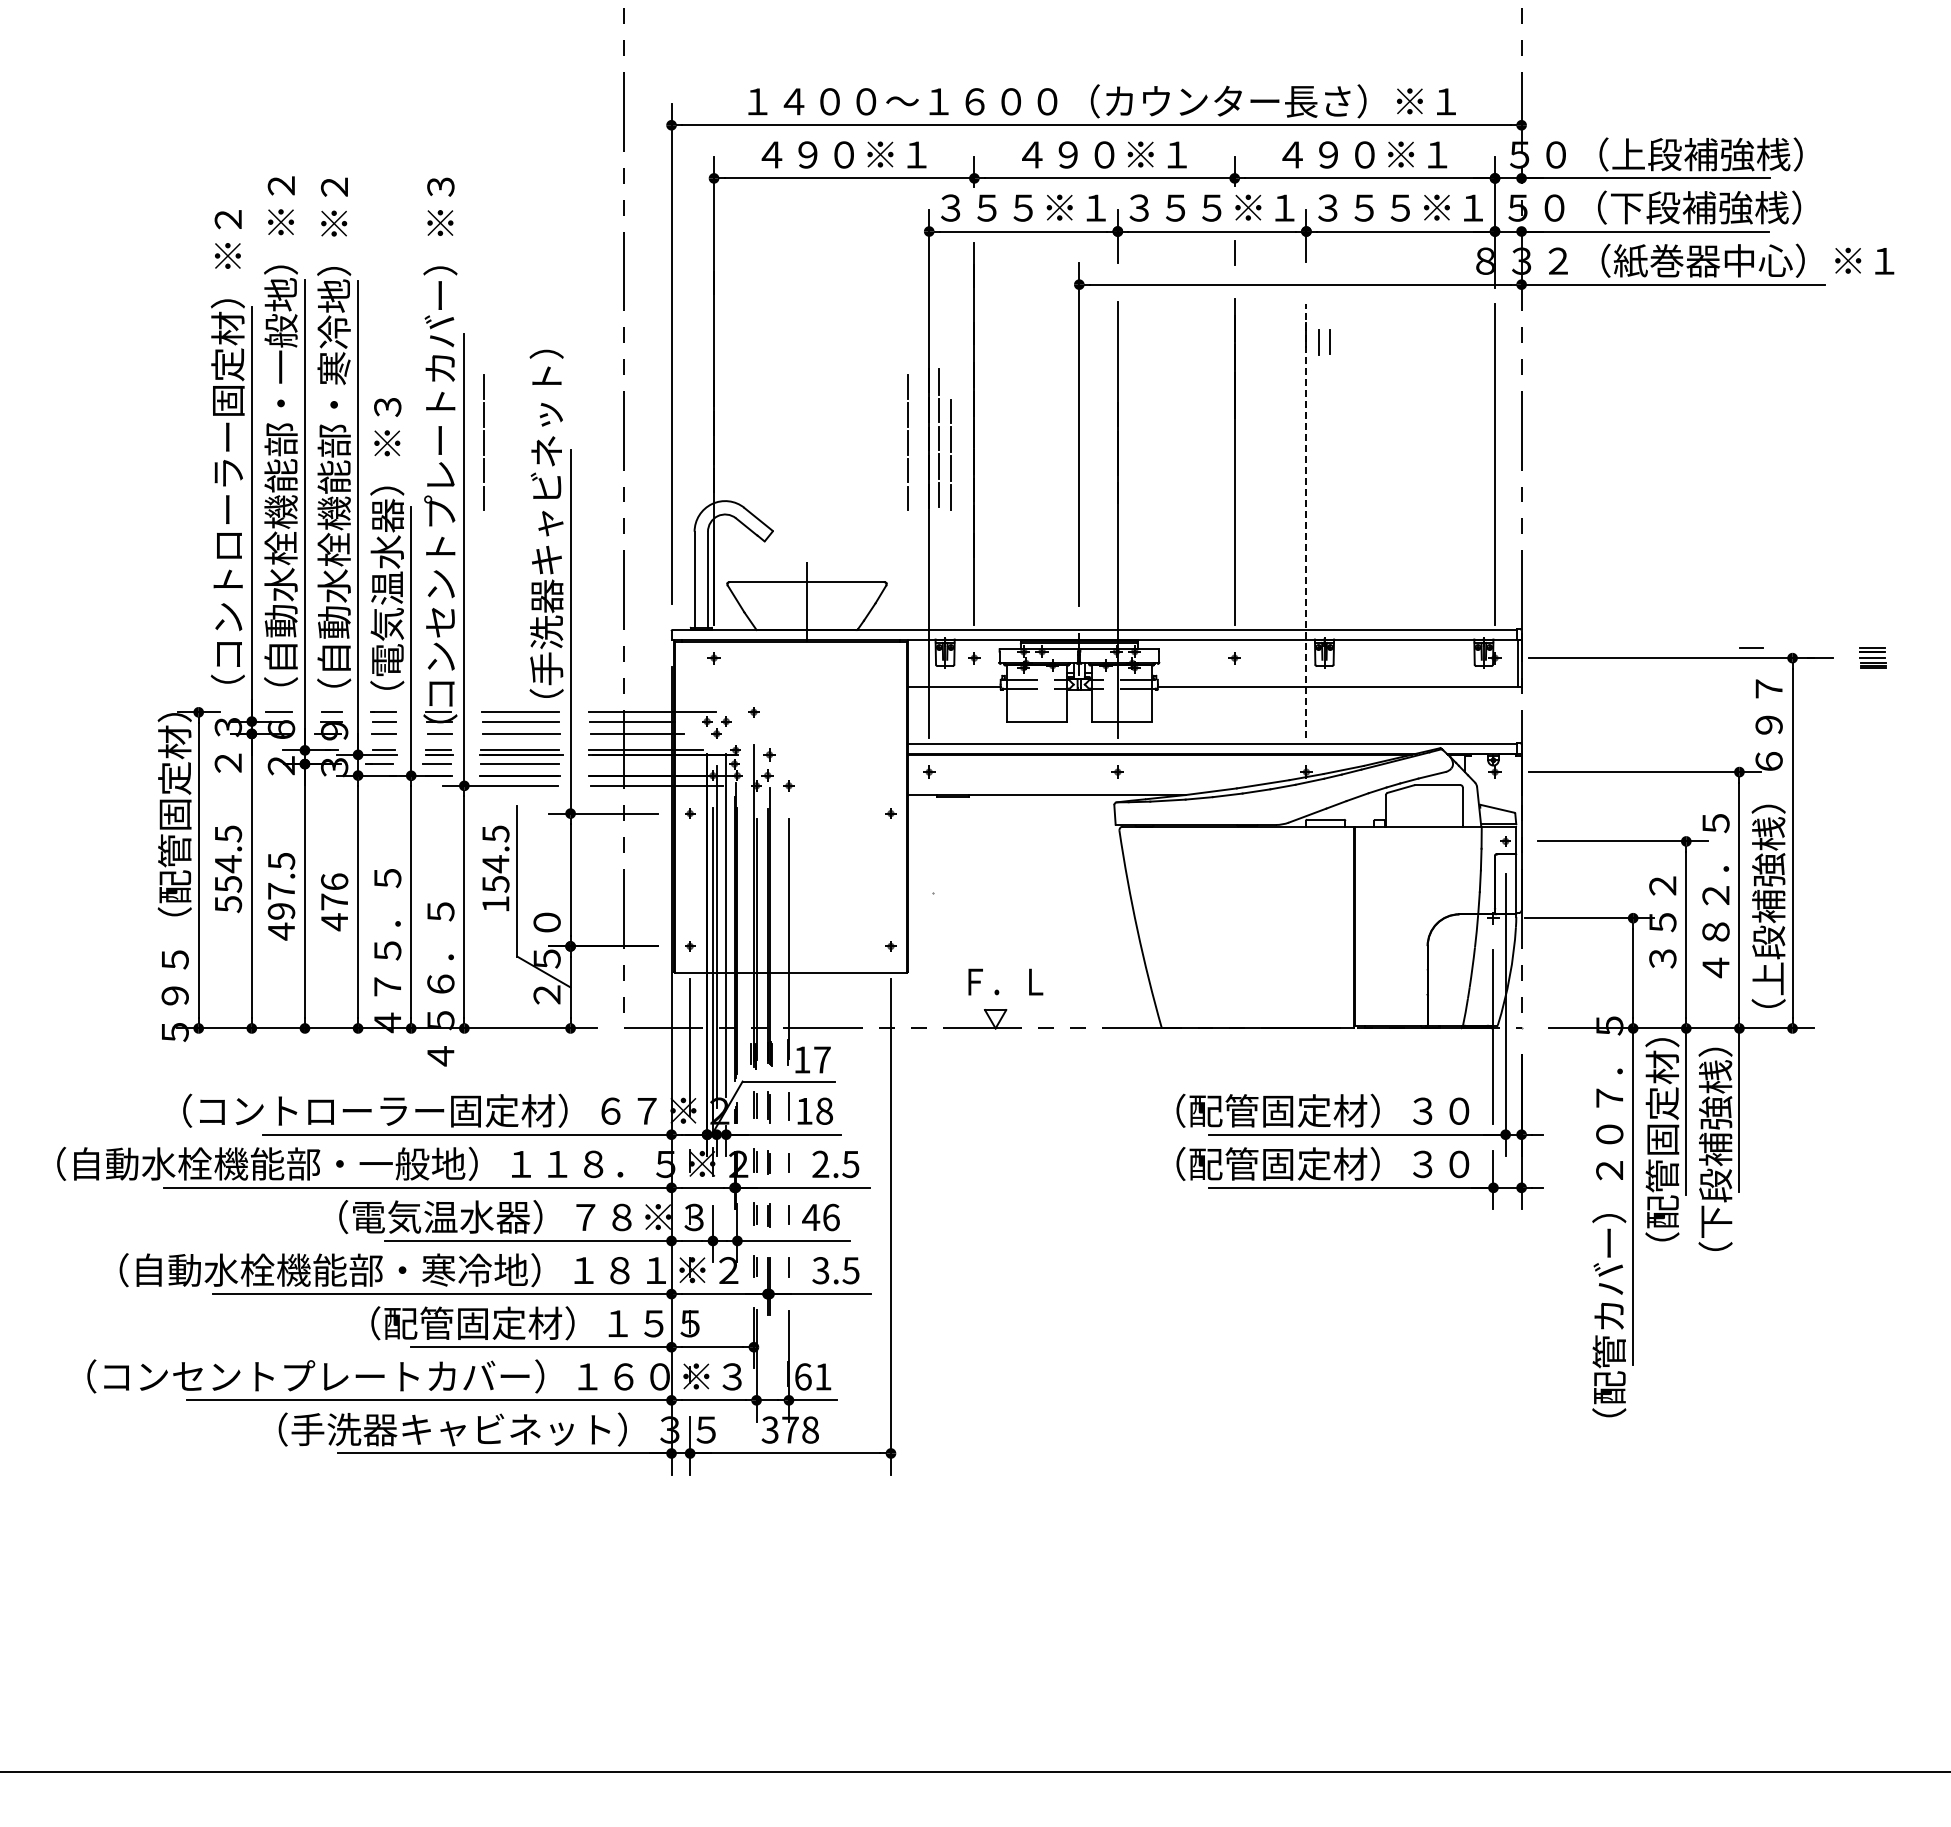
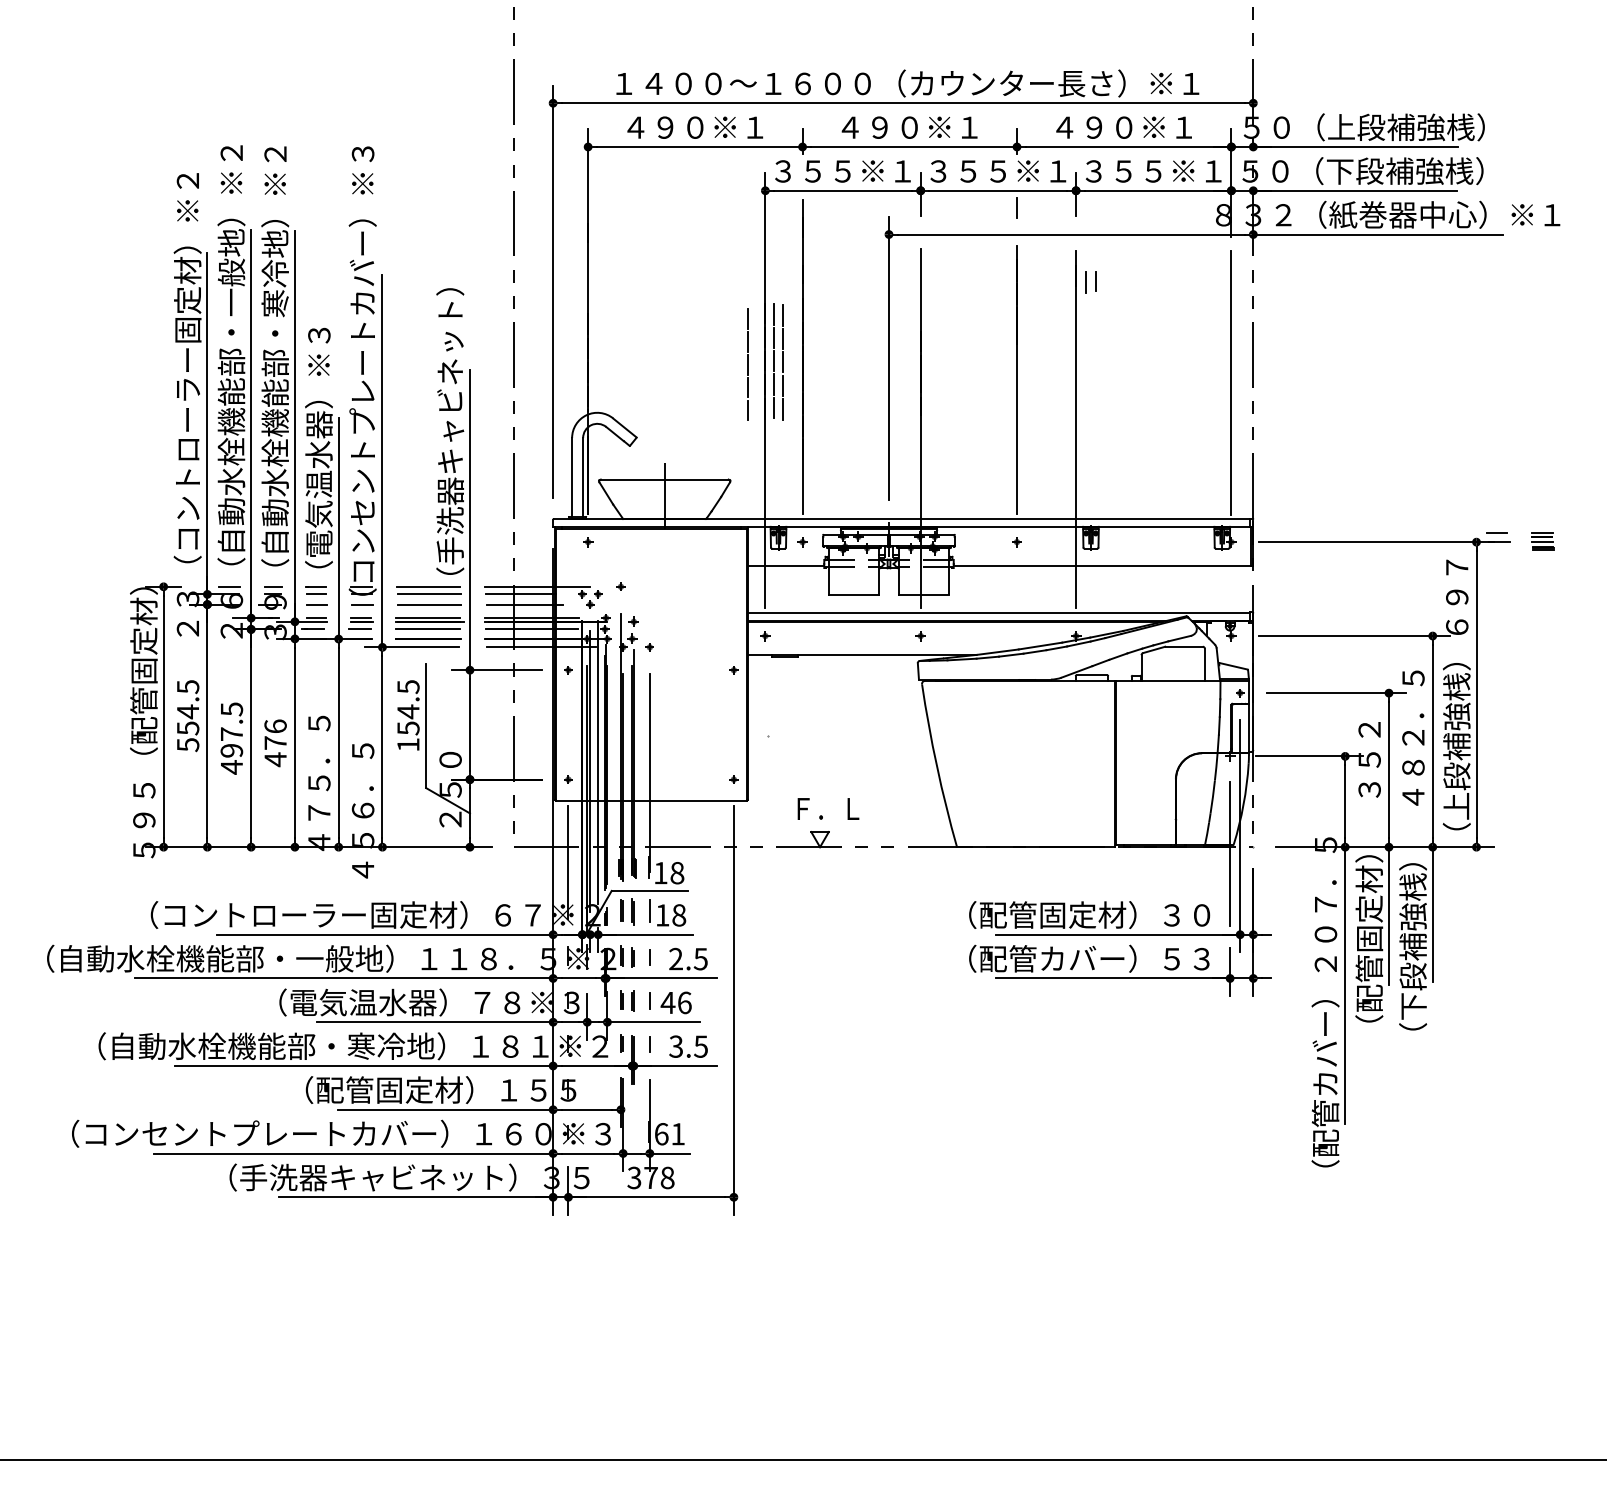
line: (951, 382) -> (783, 315), added
line: (483, 442) -> (398, 364), removed
line: (1306, 520) -> (1076, 428), dashed -> solid
line: (1751, 647) -> (1497, 533), moved
line: (645, 764) -> (531, 629), added
text: (822, 1059) -> (677, 872), 17 -> 18
text: (1366, 1163) -> (1125, 958), （配管固定材）３０ -> （配管カバー）５３

